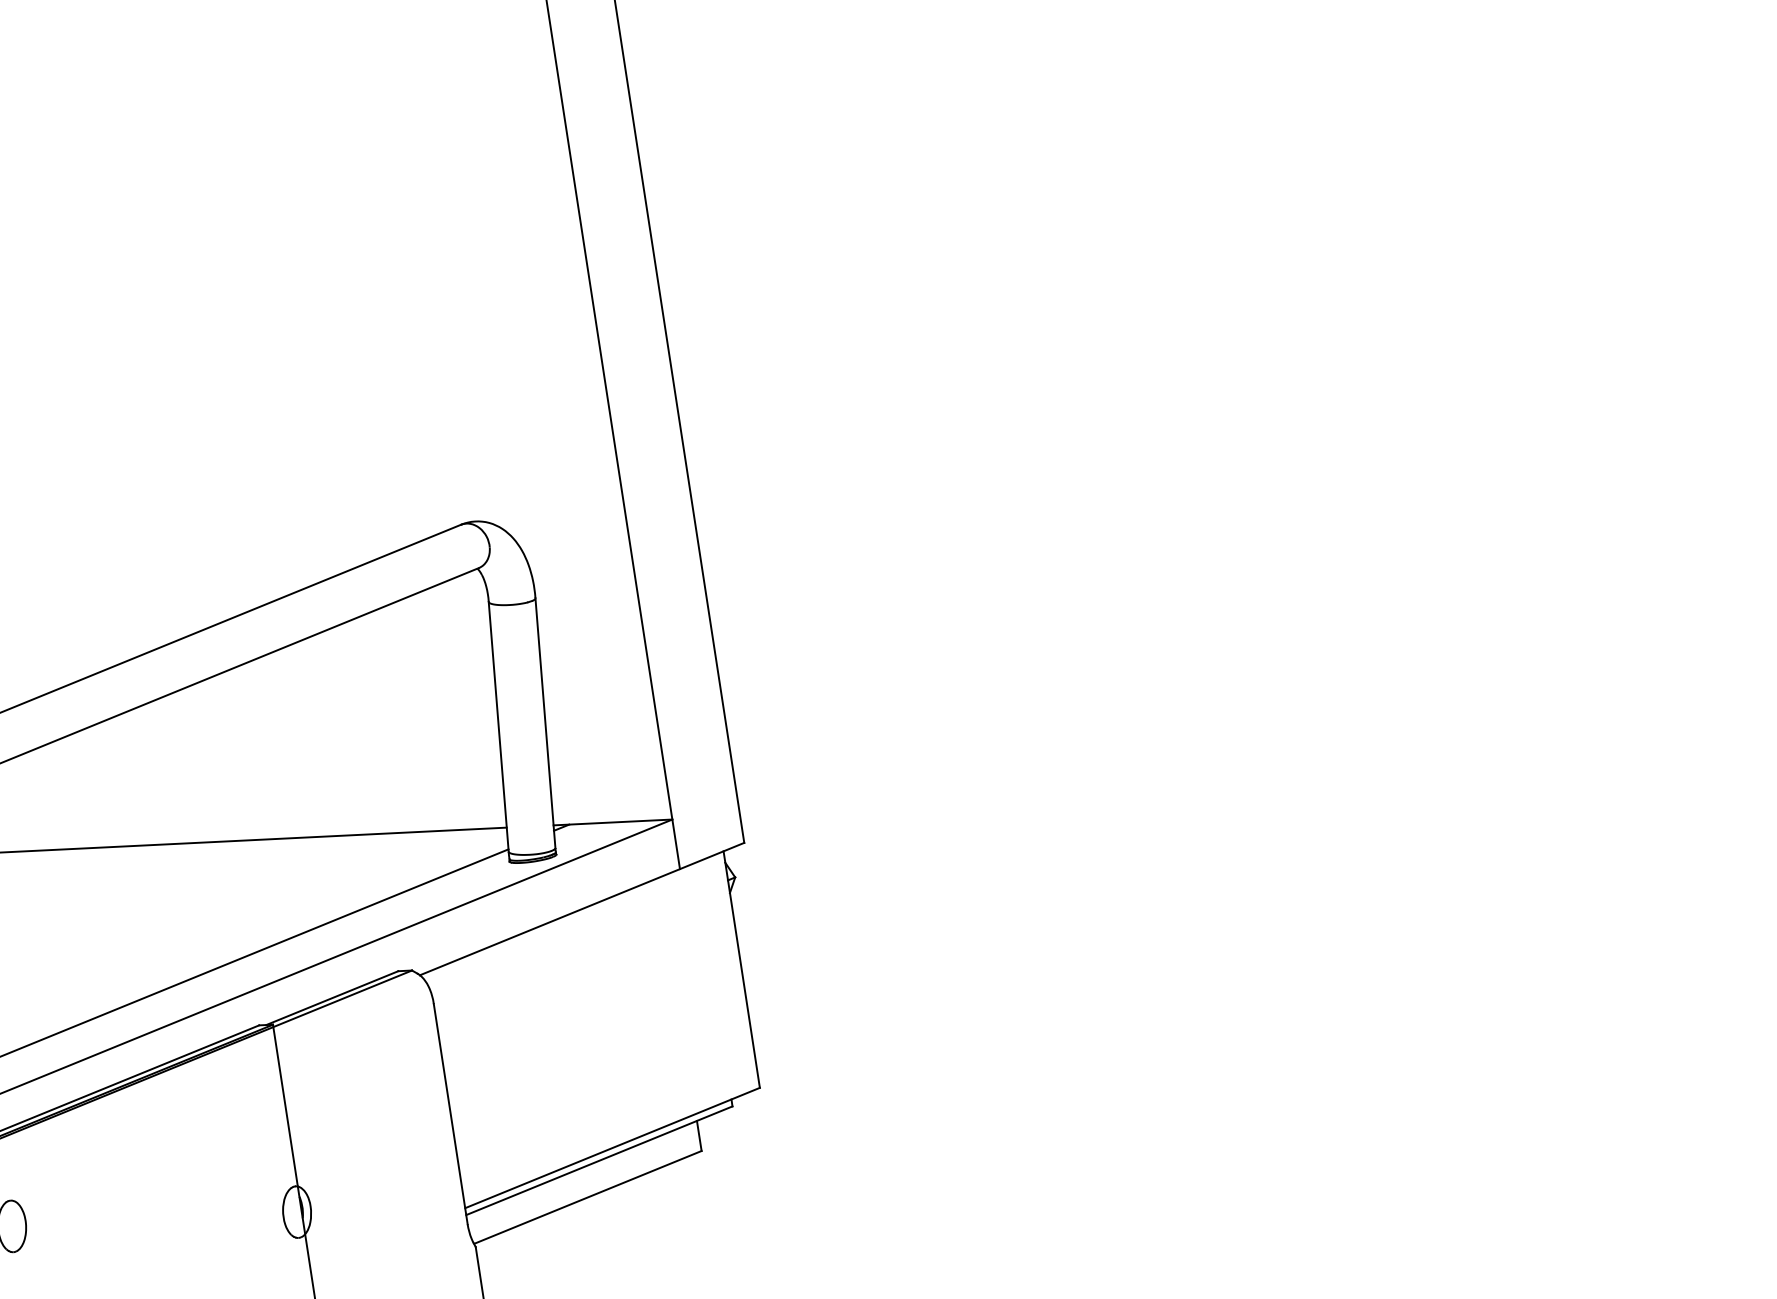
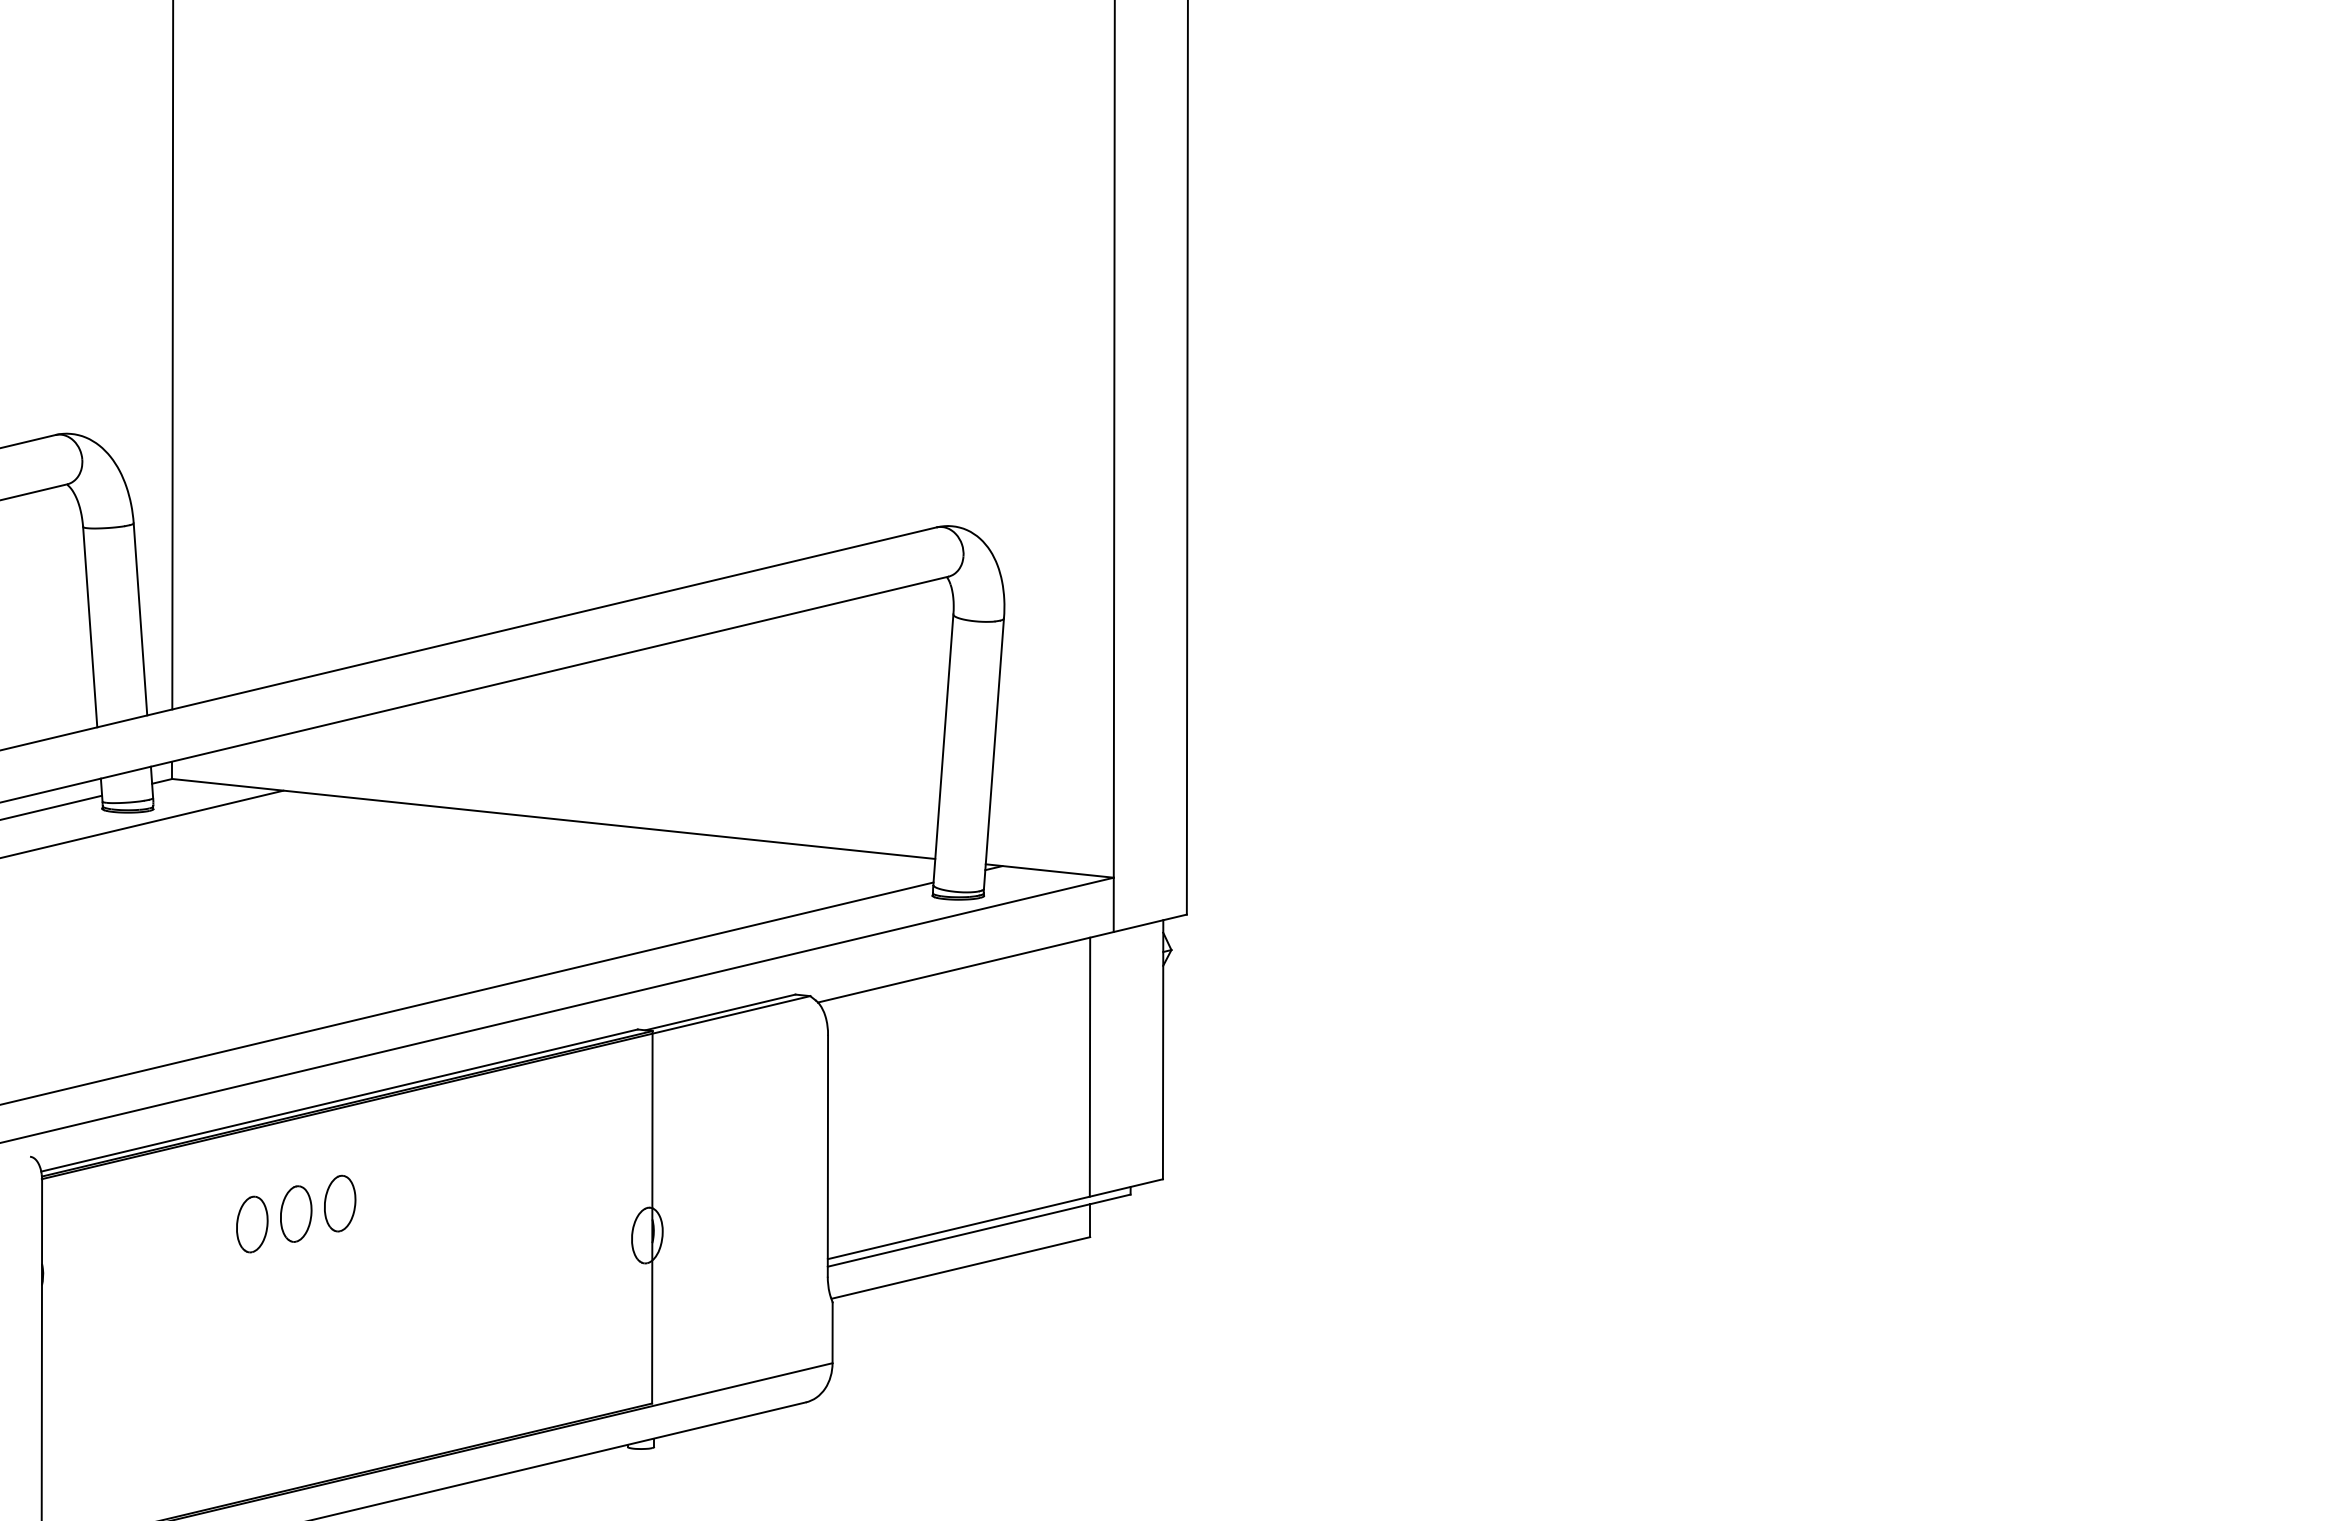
line: (676, 995) -> (1089, 1066), added

